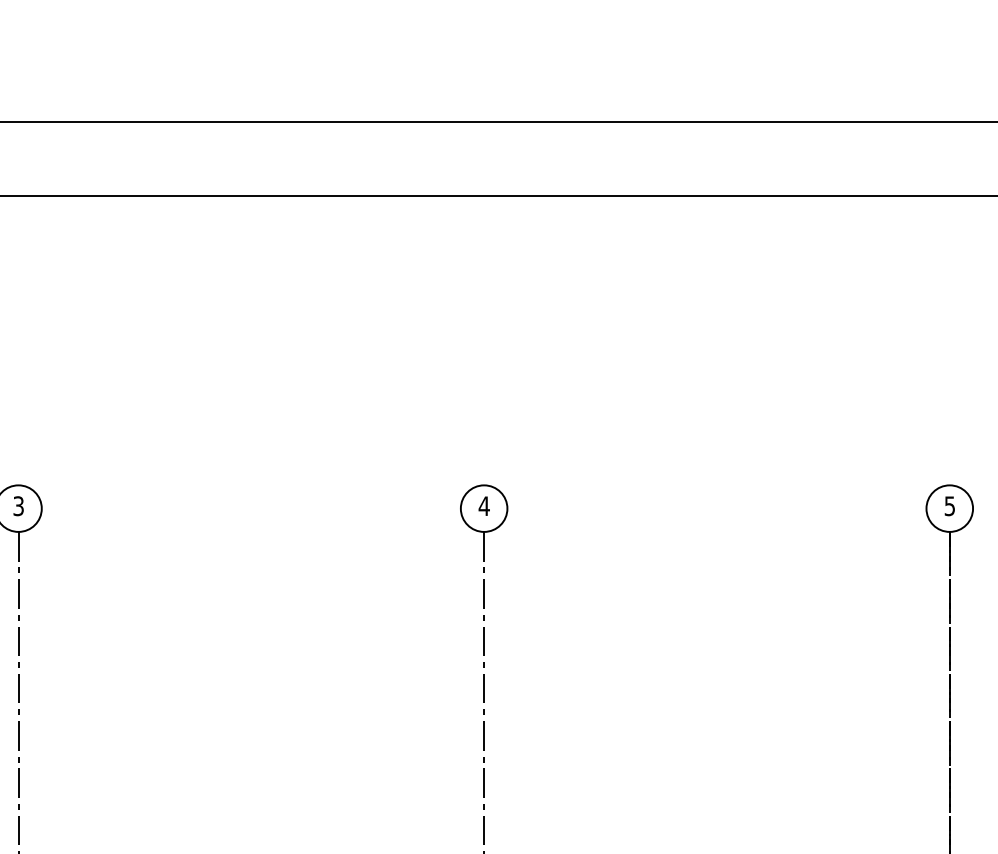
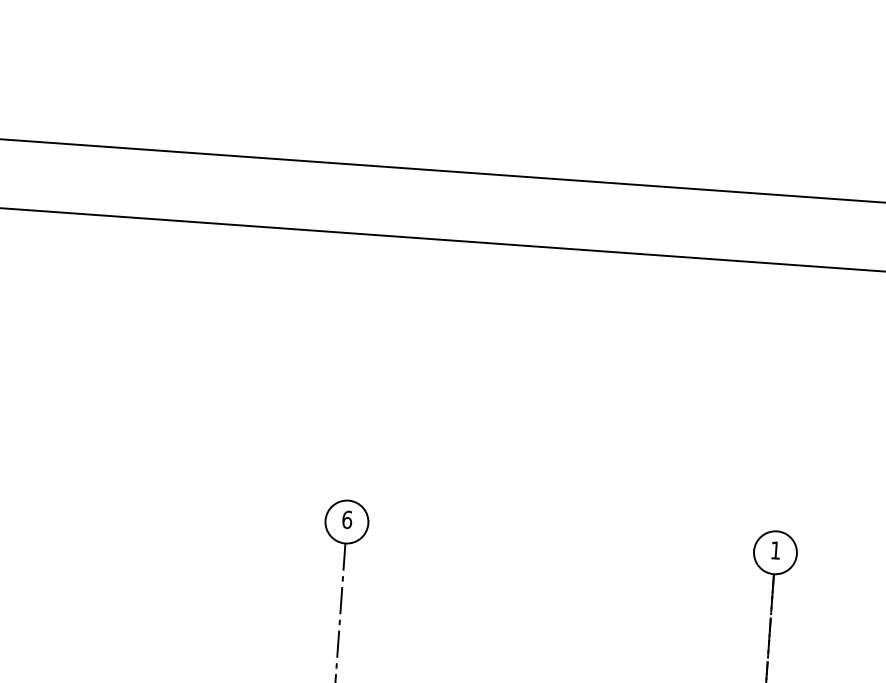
text: (483, 506) -> (346, 520), 4 -> 6
text: (949, 506) -> (775, 550), 5 -> 1

